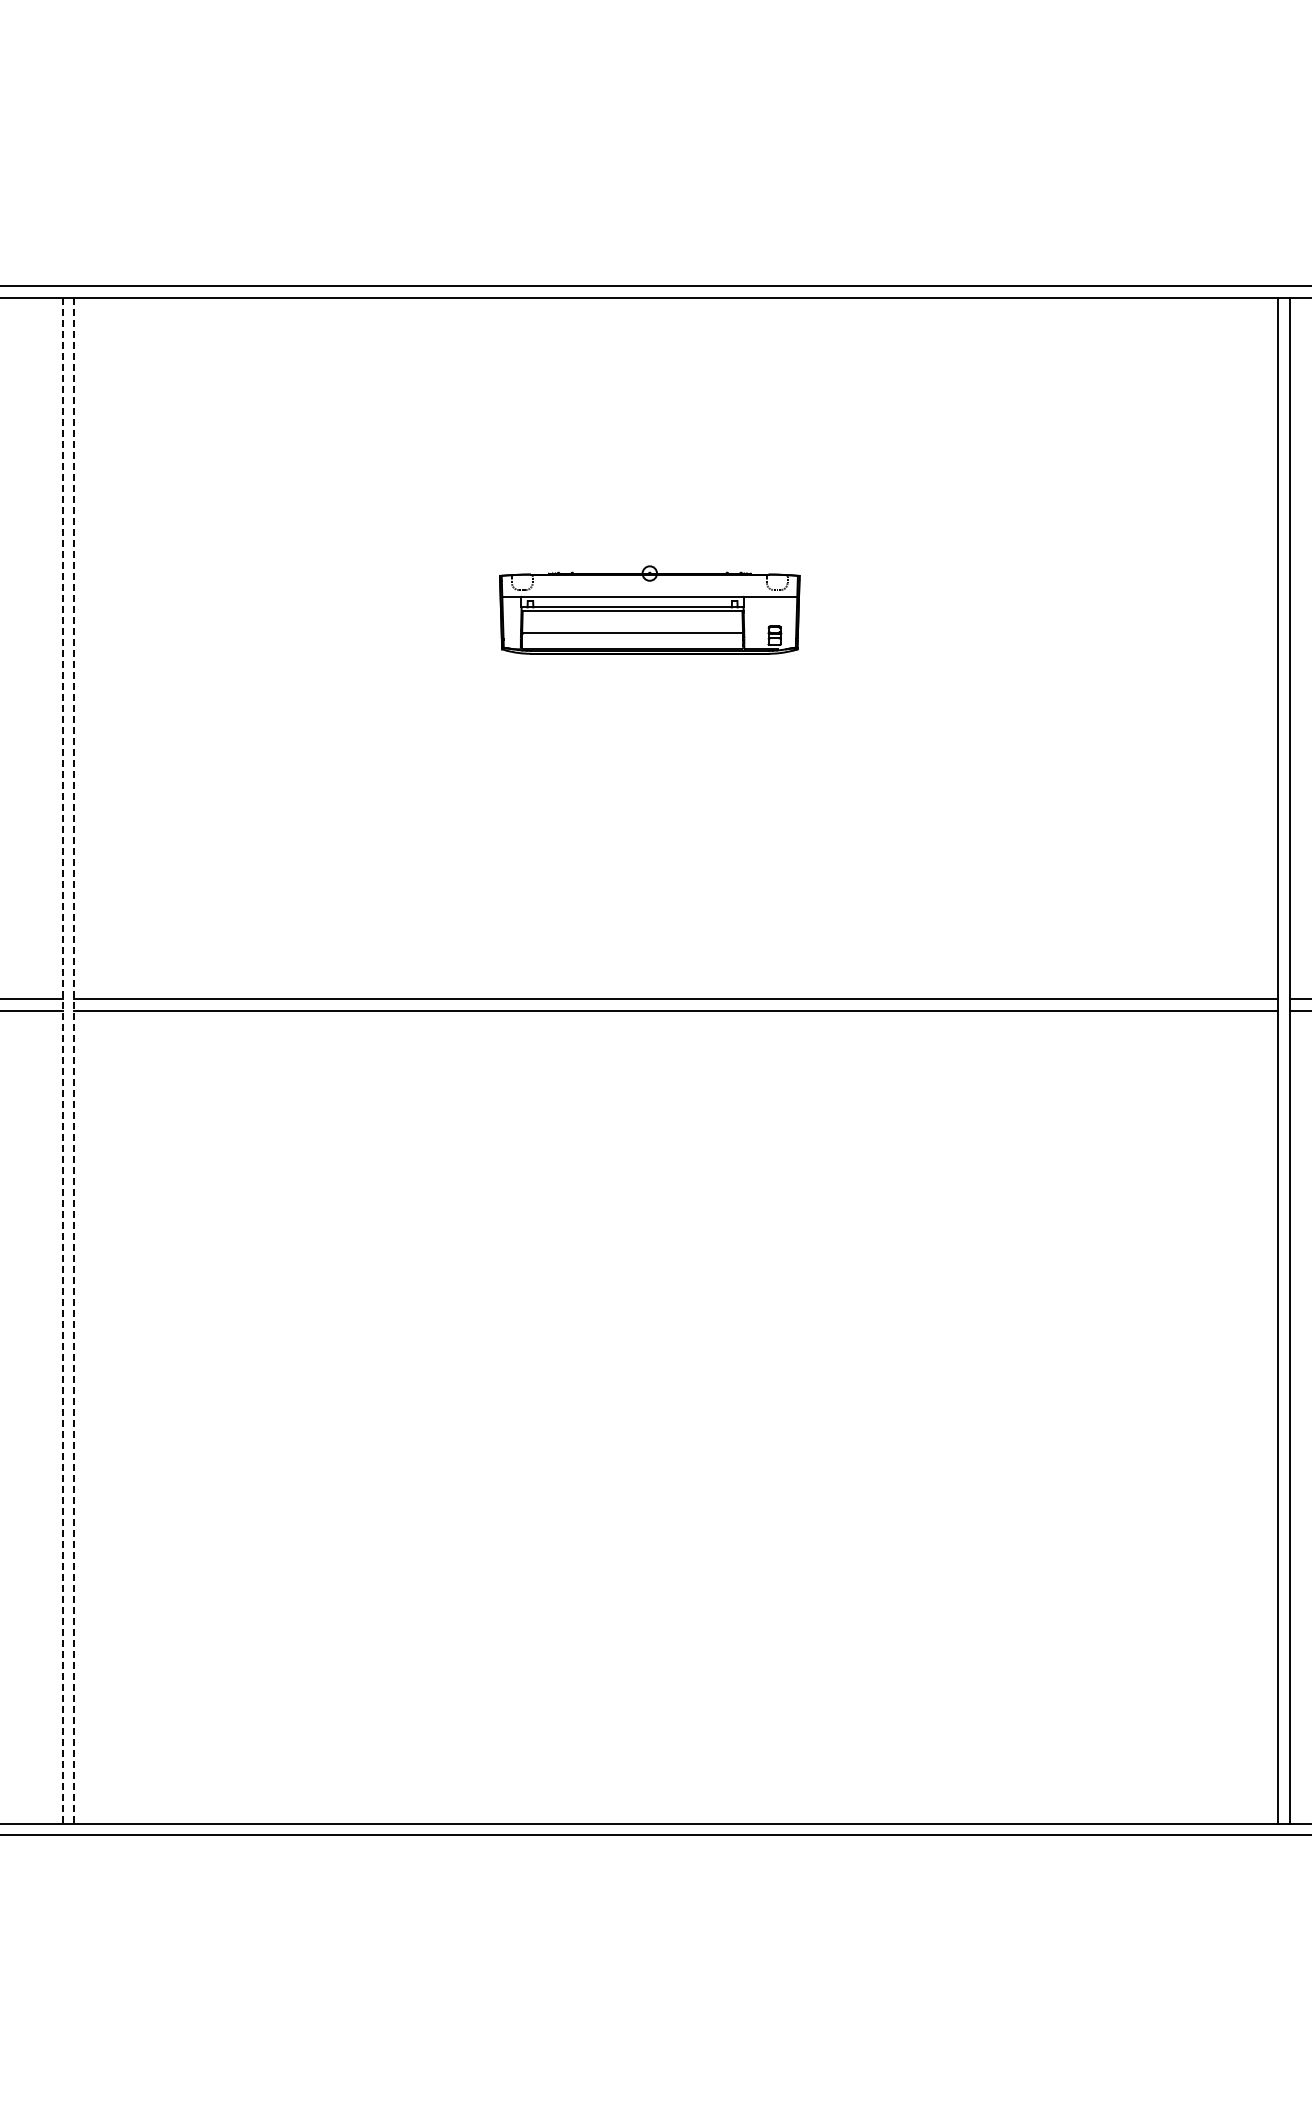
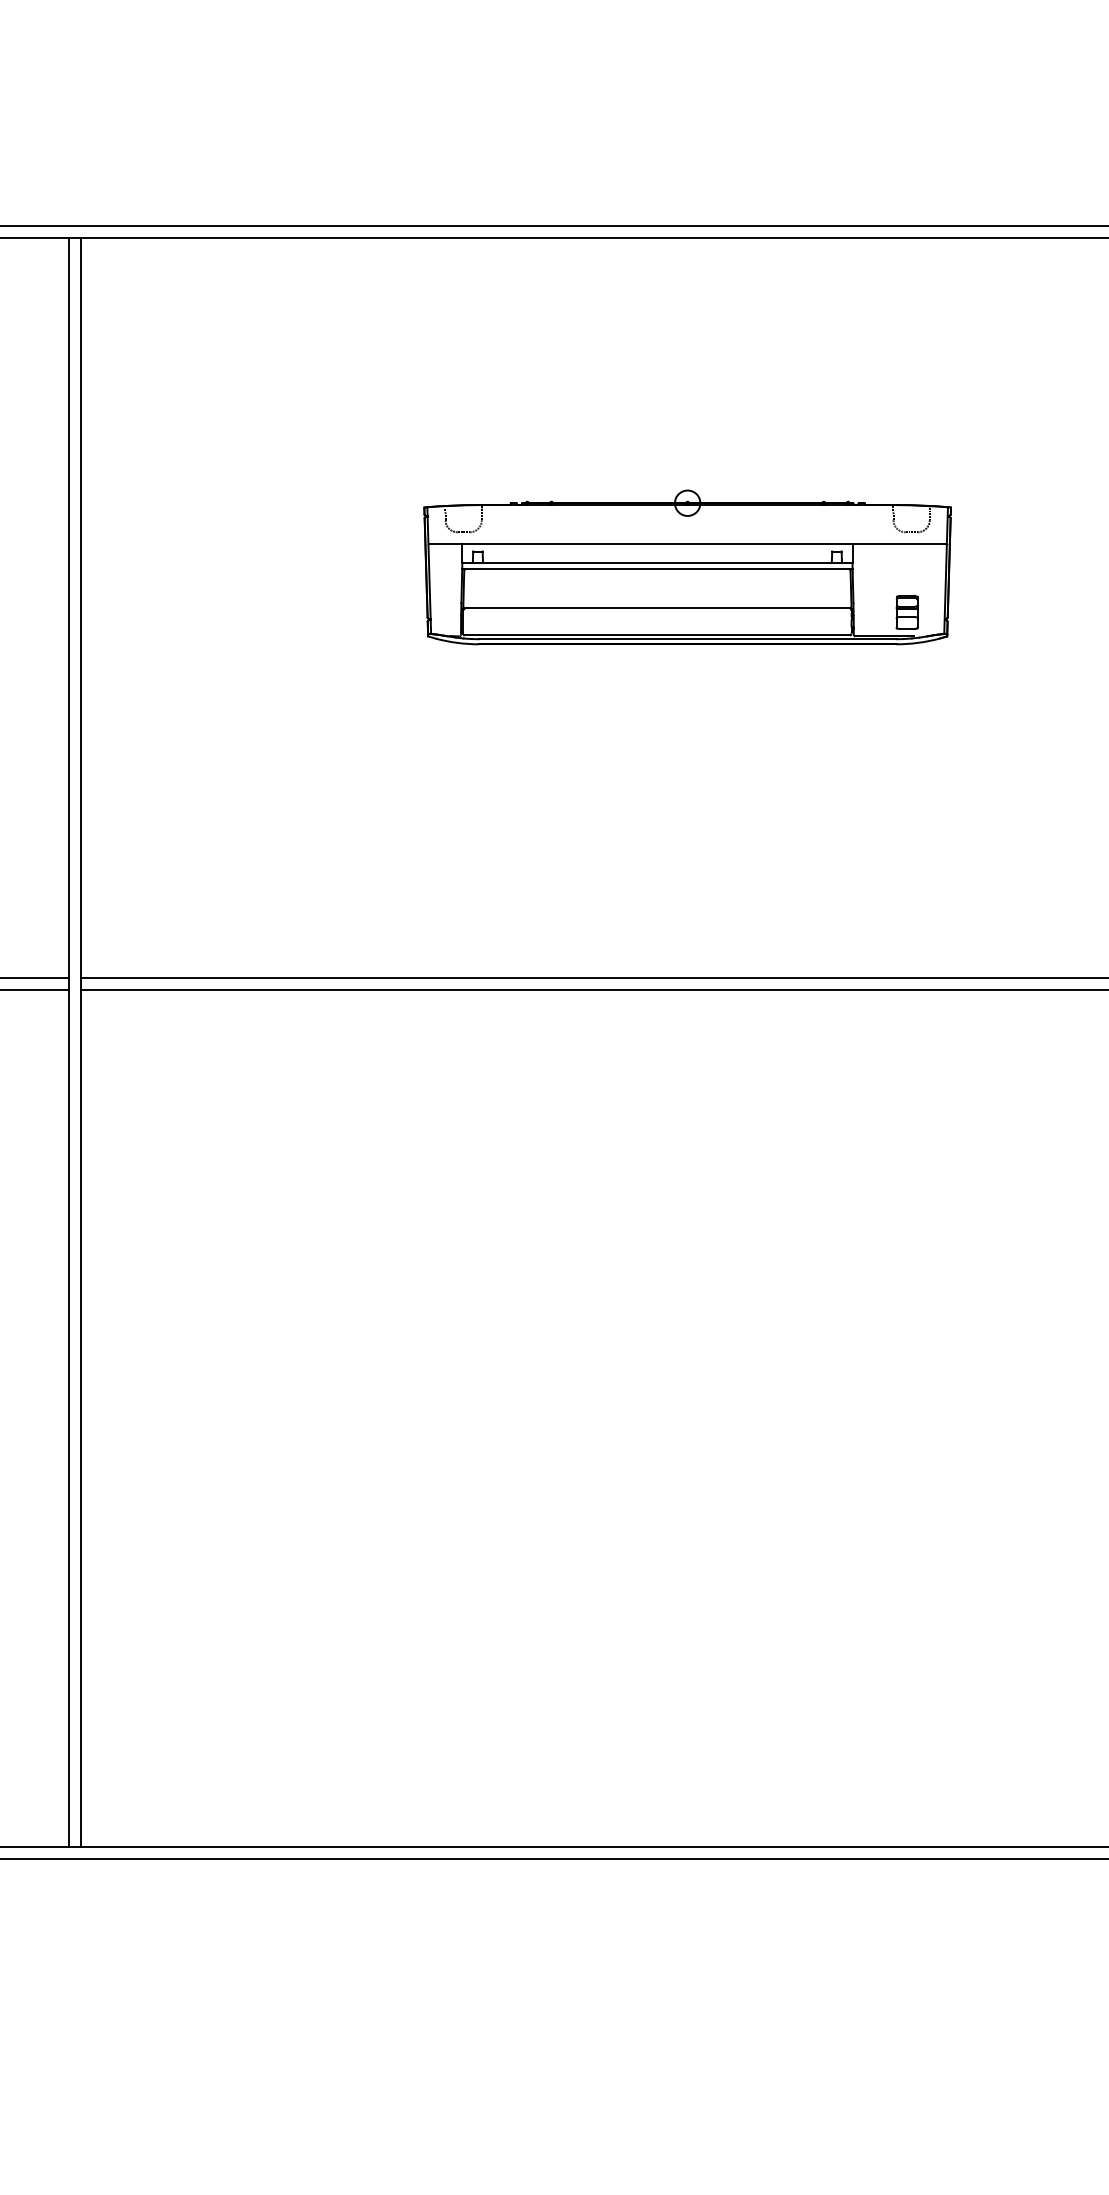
part: (649, 609) -> (687, 566), size x1.67
line: (62, 1061) -> (68, 1043), dashed -> solid
line: (74, 1061) -> (81, 1043), dashed -> solid

